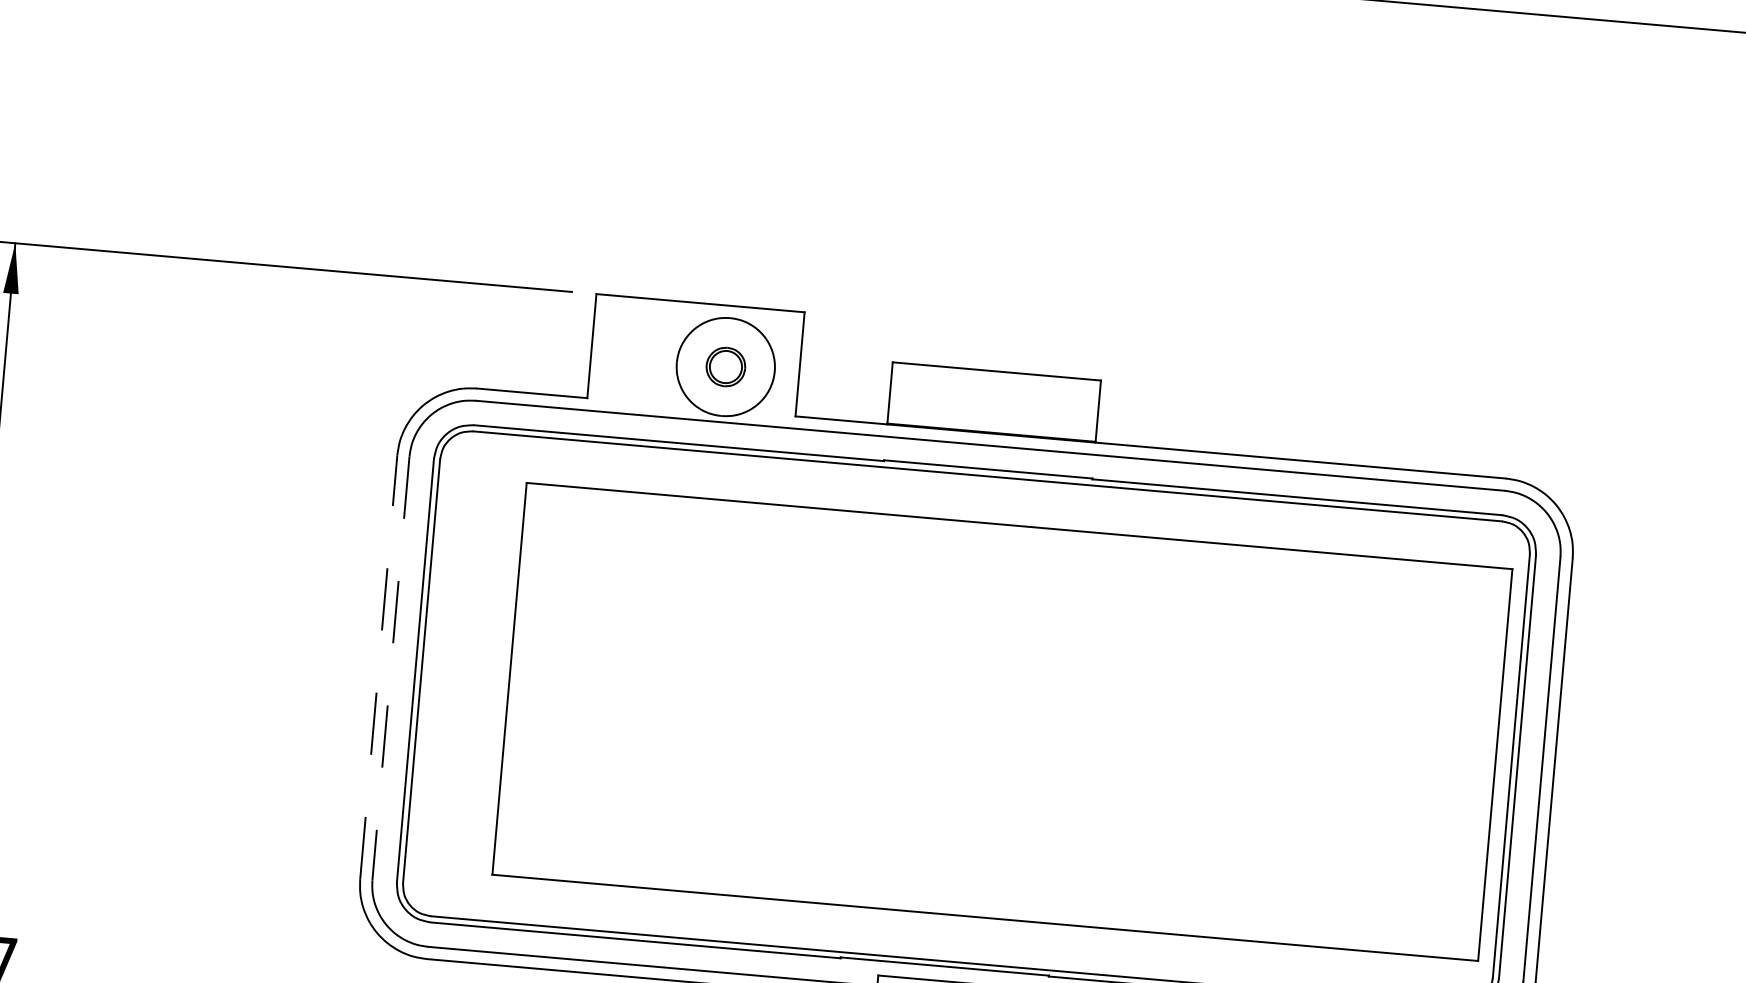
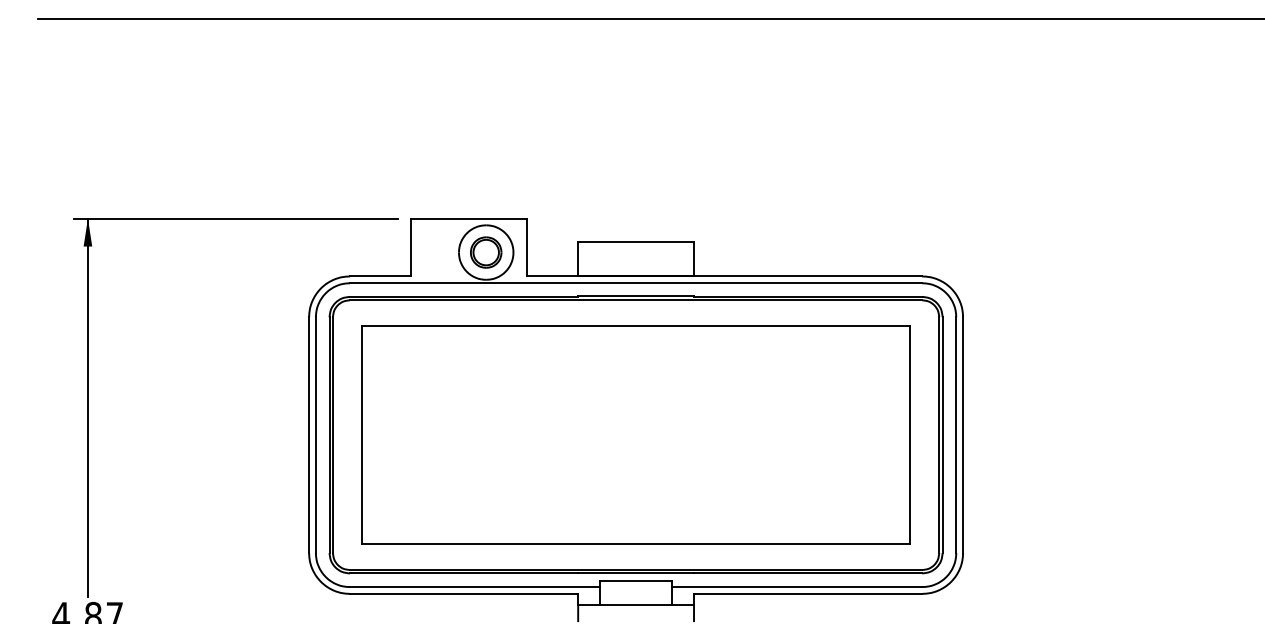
part: (726, 366) -> (486, 252), size x1.43
line: (379, 668) -> (309, 435), dashed -> solid
line: (390, 669) -> (315, 435), dashed -> solid
part: (1001, 720) -> (635, 434), moved

